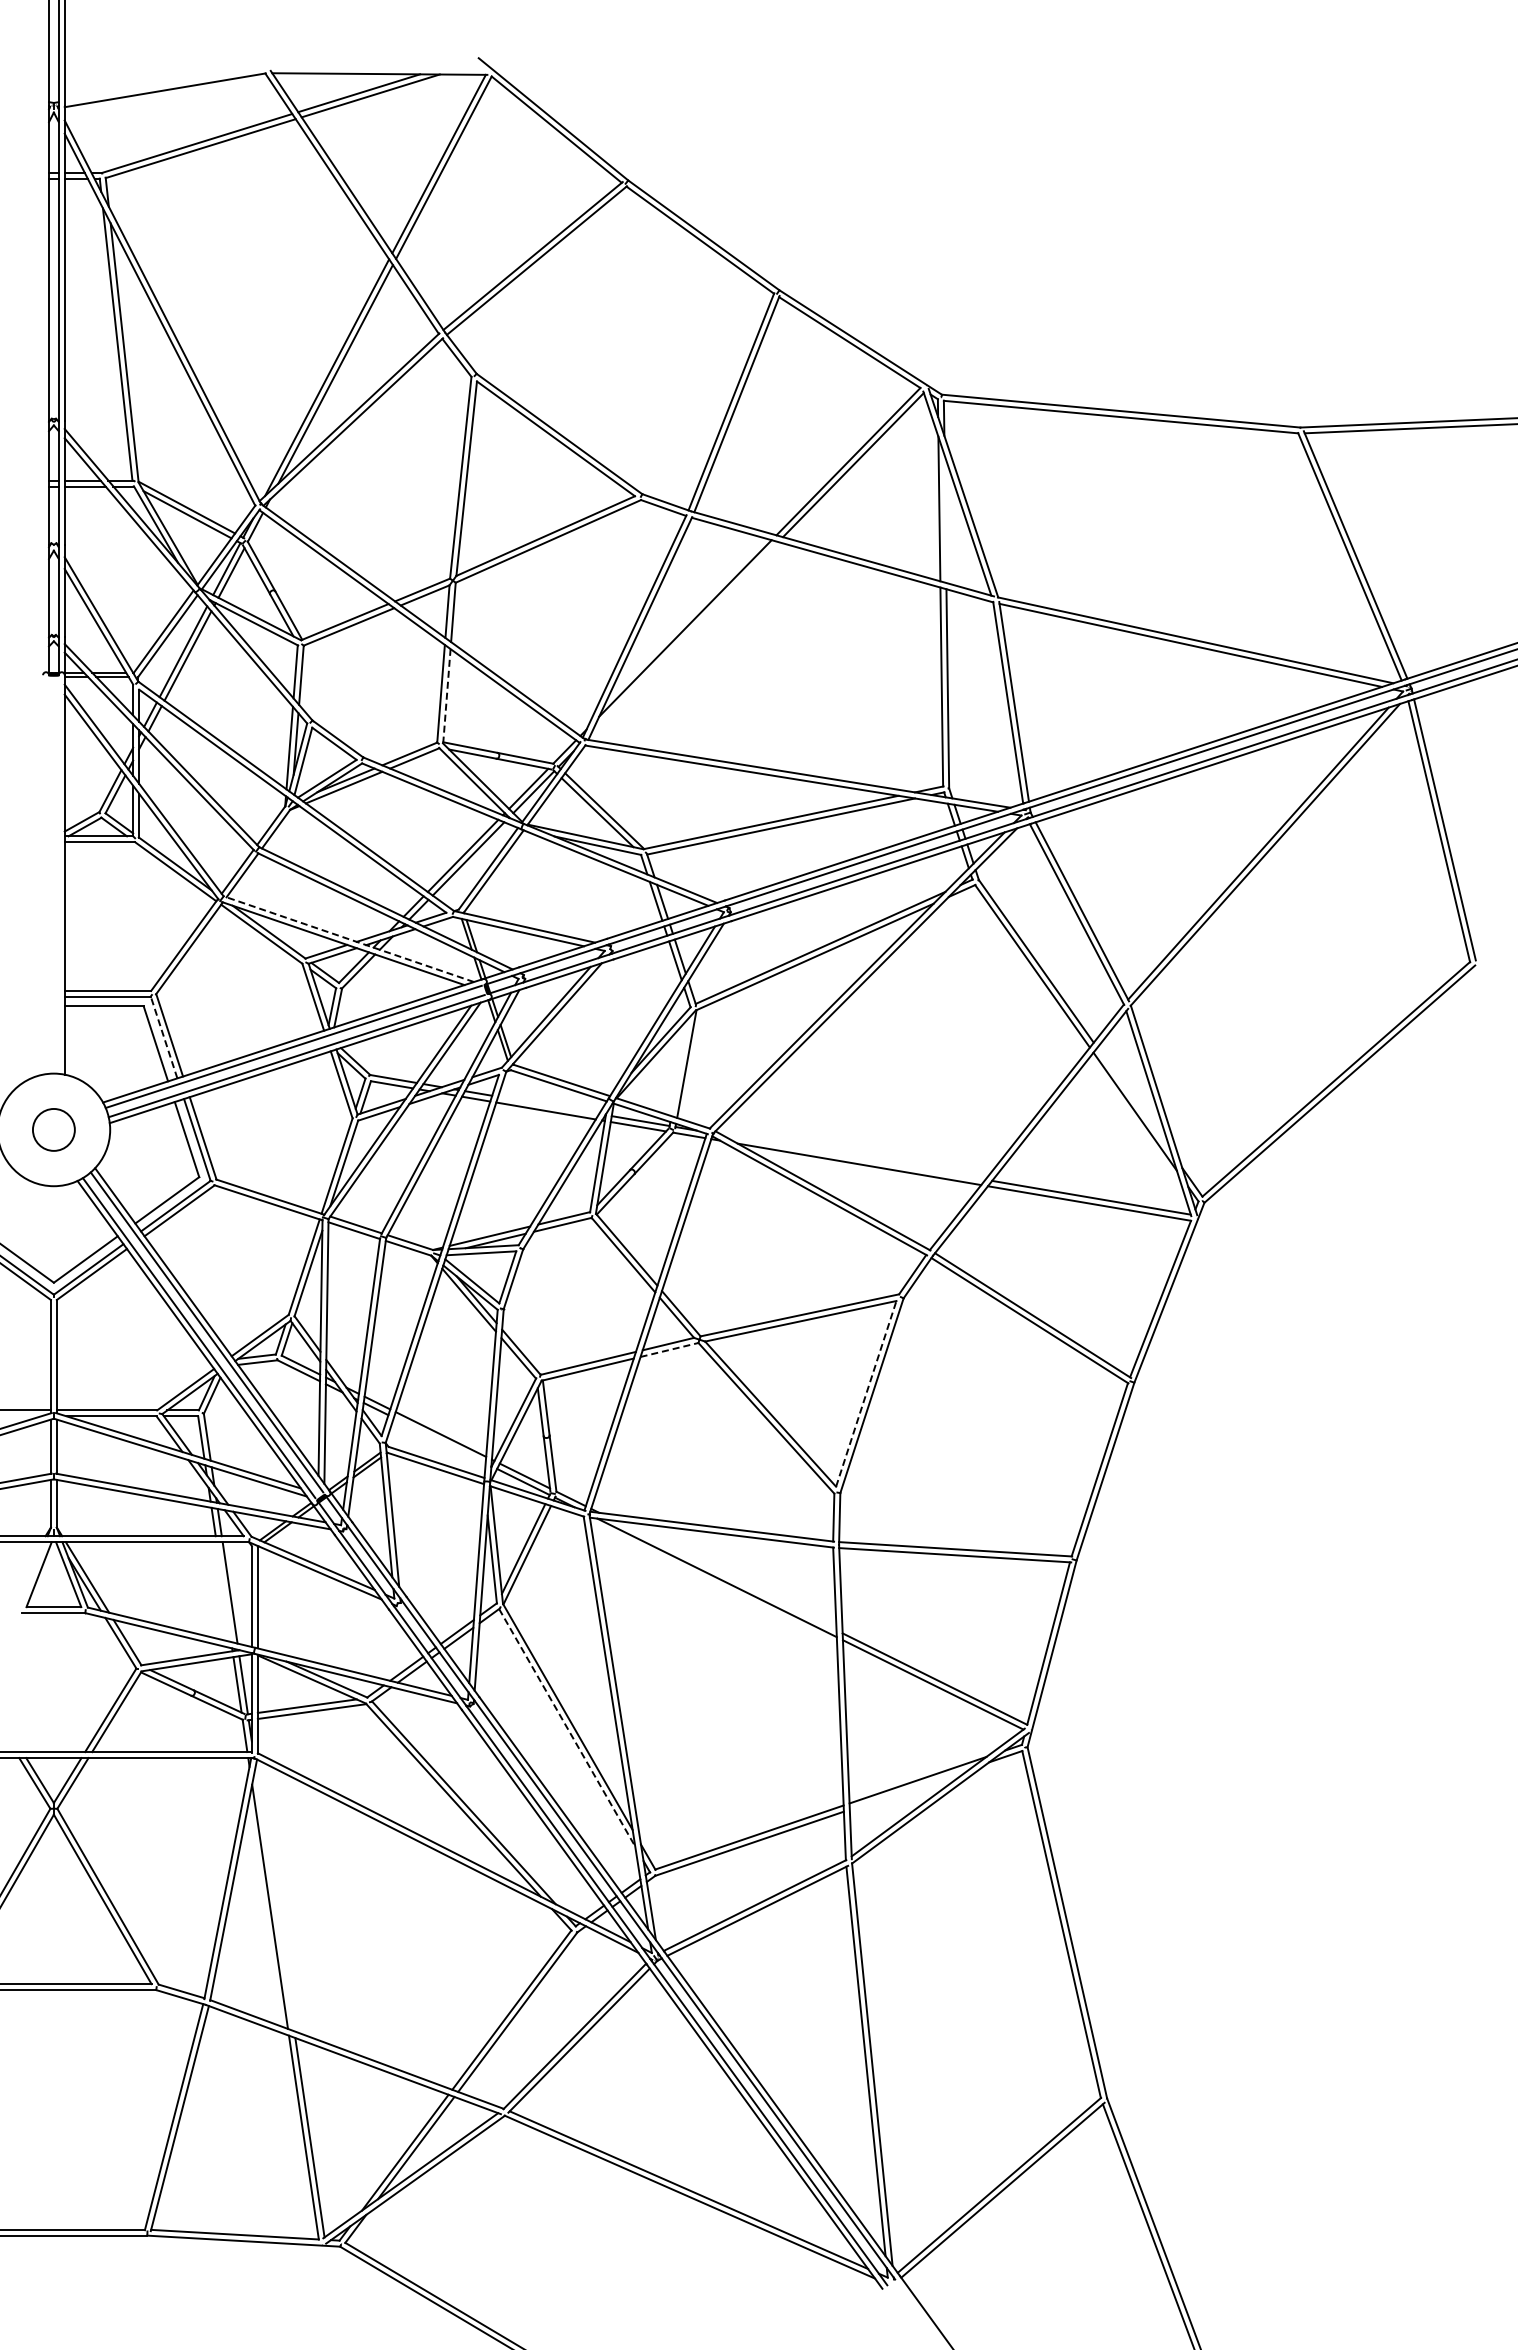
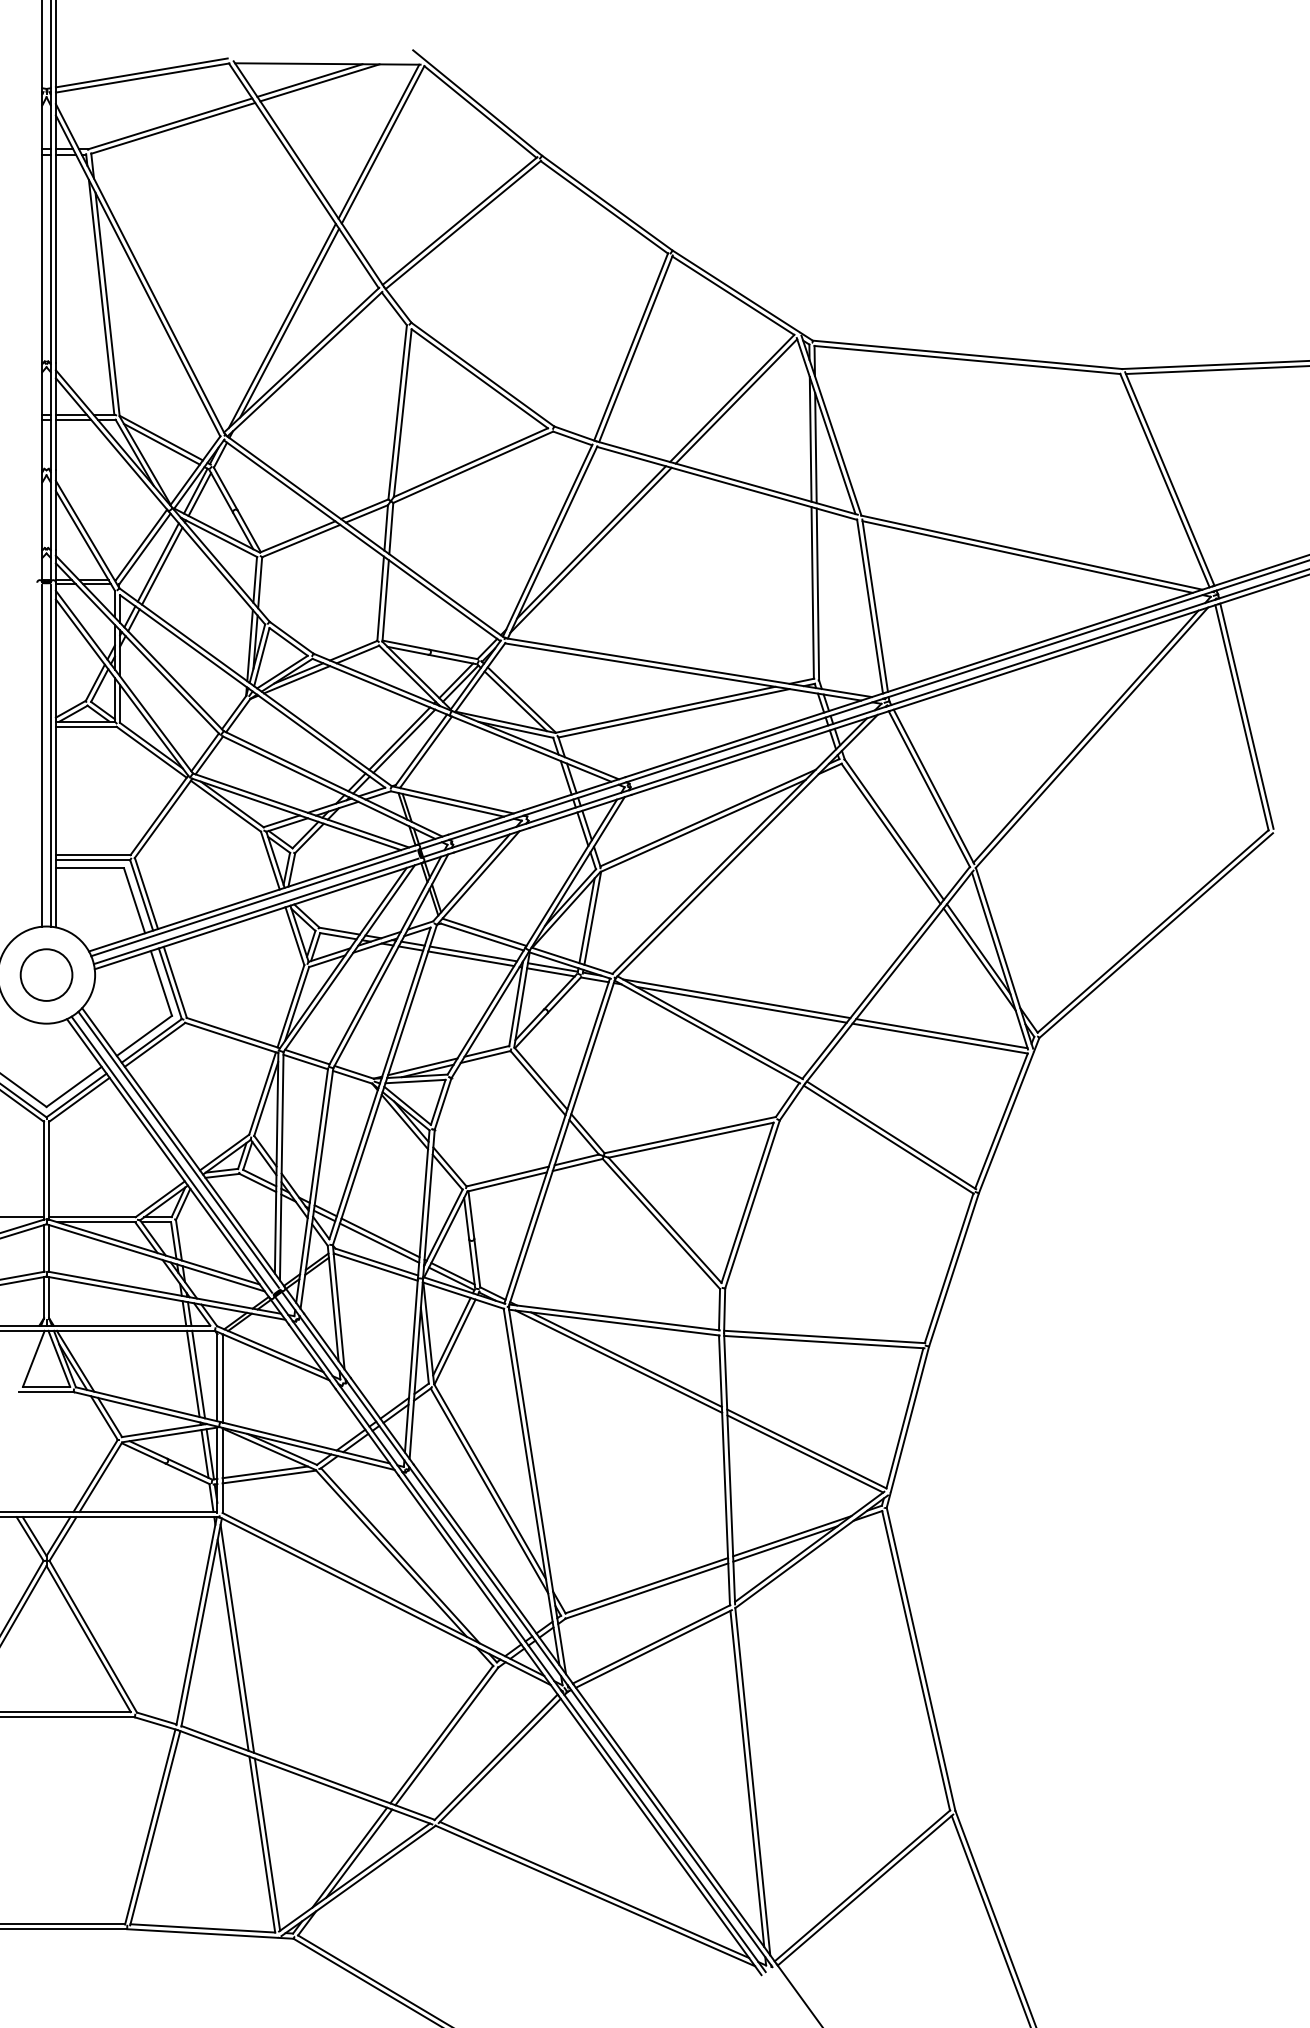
line: (163, 84) -> (141, 73), added
line: (945, 519) -> (815, 448), added
line: (684, 637) -> (590, 550), added
line: (446, 695) -> (385, 600), dashed -> solid
line: (49, 875) -> (42, 755), added
line: (58, 875) -> (50, 755), added
line: (348, 939) -> (300, 810), dashed -> solid
line: (164, 1037) -> (142, 895), dashed -> solid
line: (680, 1066) -> (587, 920), added
line: (1133, 1099) -> (978, 948), added
line: (548, 1104) -> (473, 953), added
circle: (53, 1129) -> (46, 974), size x1.43
line: (853, 1156) -> (736, 998), added
line: (669, 1349) -> (577, 1164), dashed -> solid
line: (866, 1393) -> (747, 1202), dashed -> solid
line: (439, 1440) -> (379, 1243), added
line: (725, 1575) -> (626, 1359), added
line: (223, 1592) -> (192, 1374), added
line: (567, 1727) -> (489, 1490), dashed -> solid
line: (909, 1788) -> (784, 1543), added
line: (274, 1898) -> (236, 1638), added

